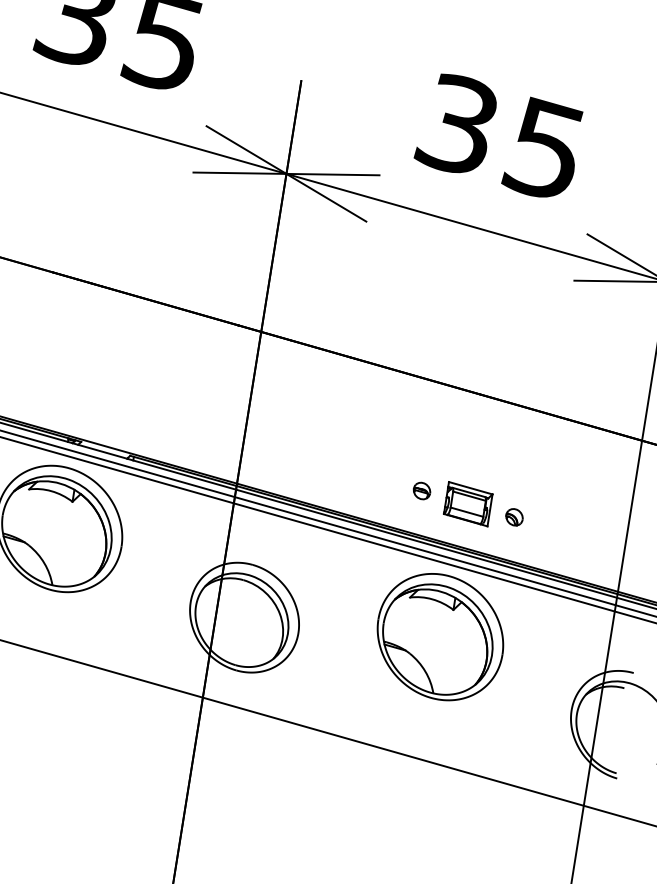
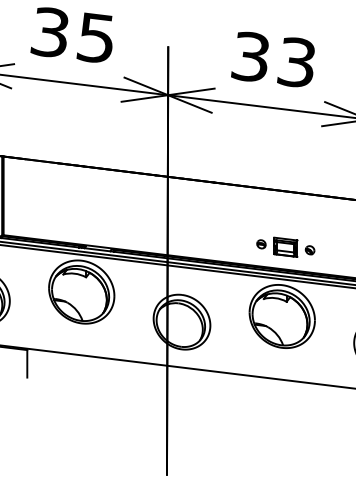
text: (543, 149) -> (295, 62), 35 -> 33

